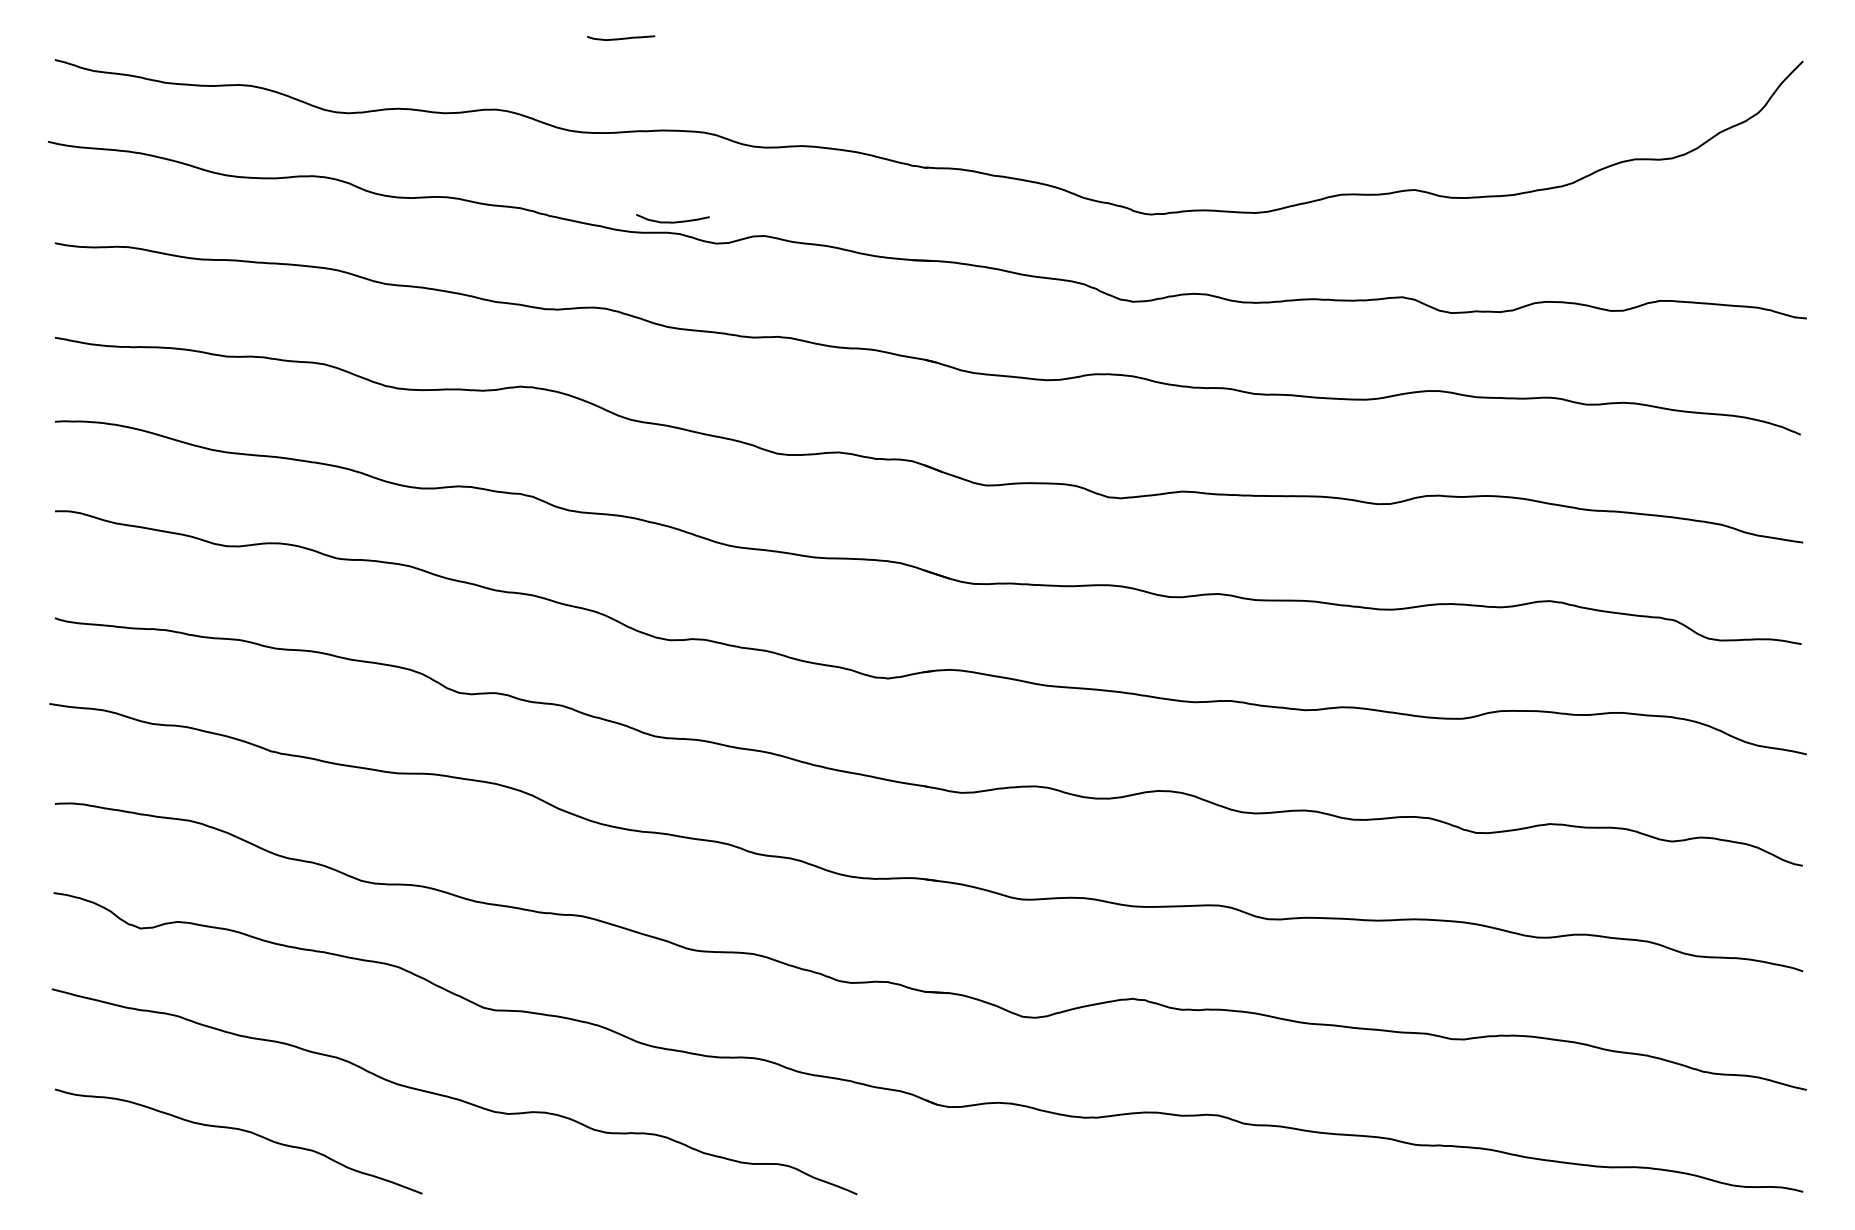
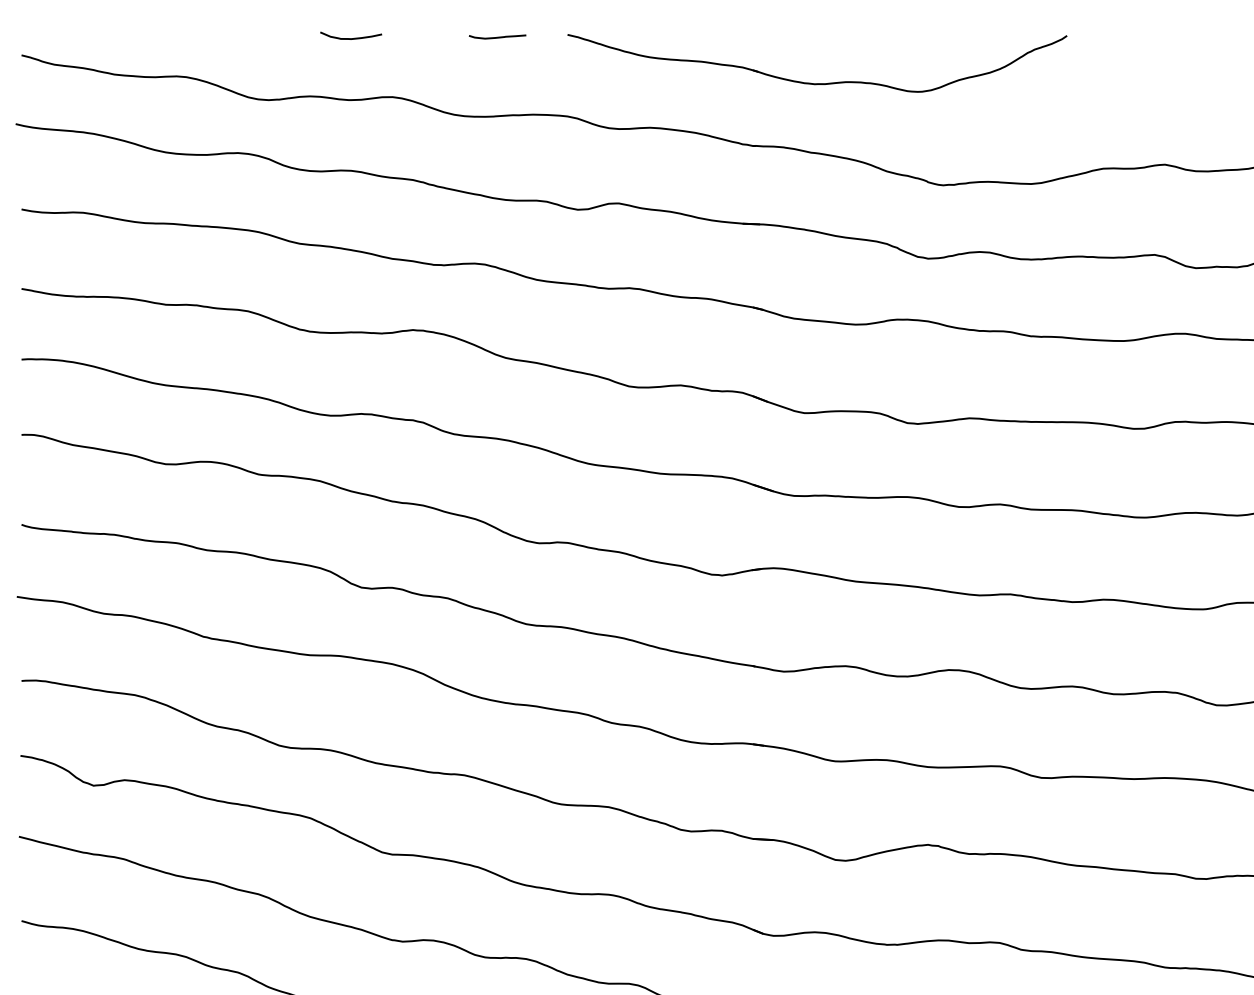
part: (1001, 93) -> (817, 83), added
curve: (672, 221) -> (350, 38), moved

